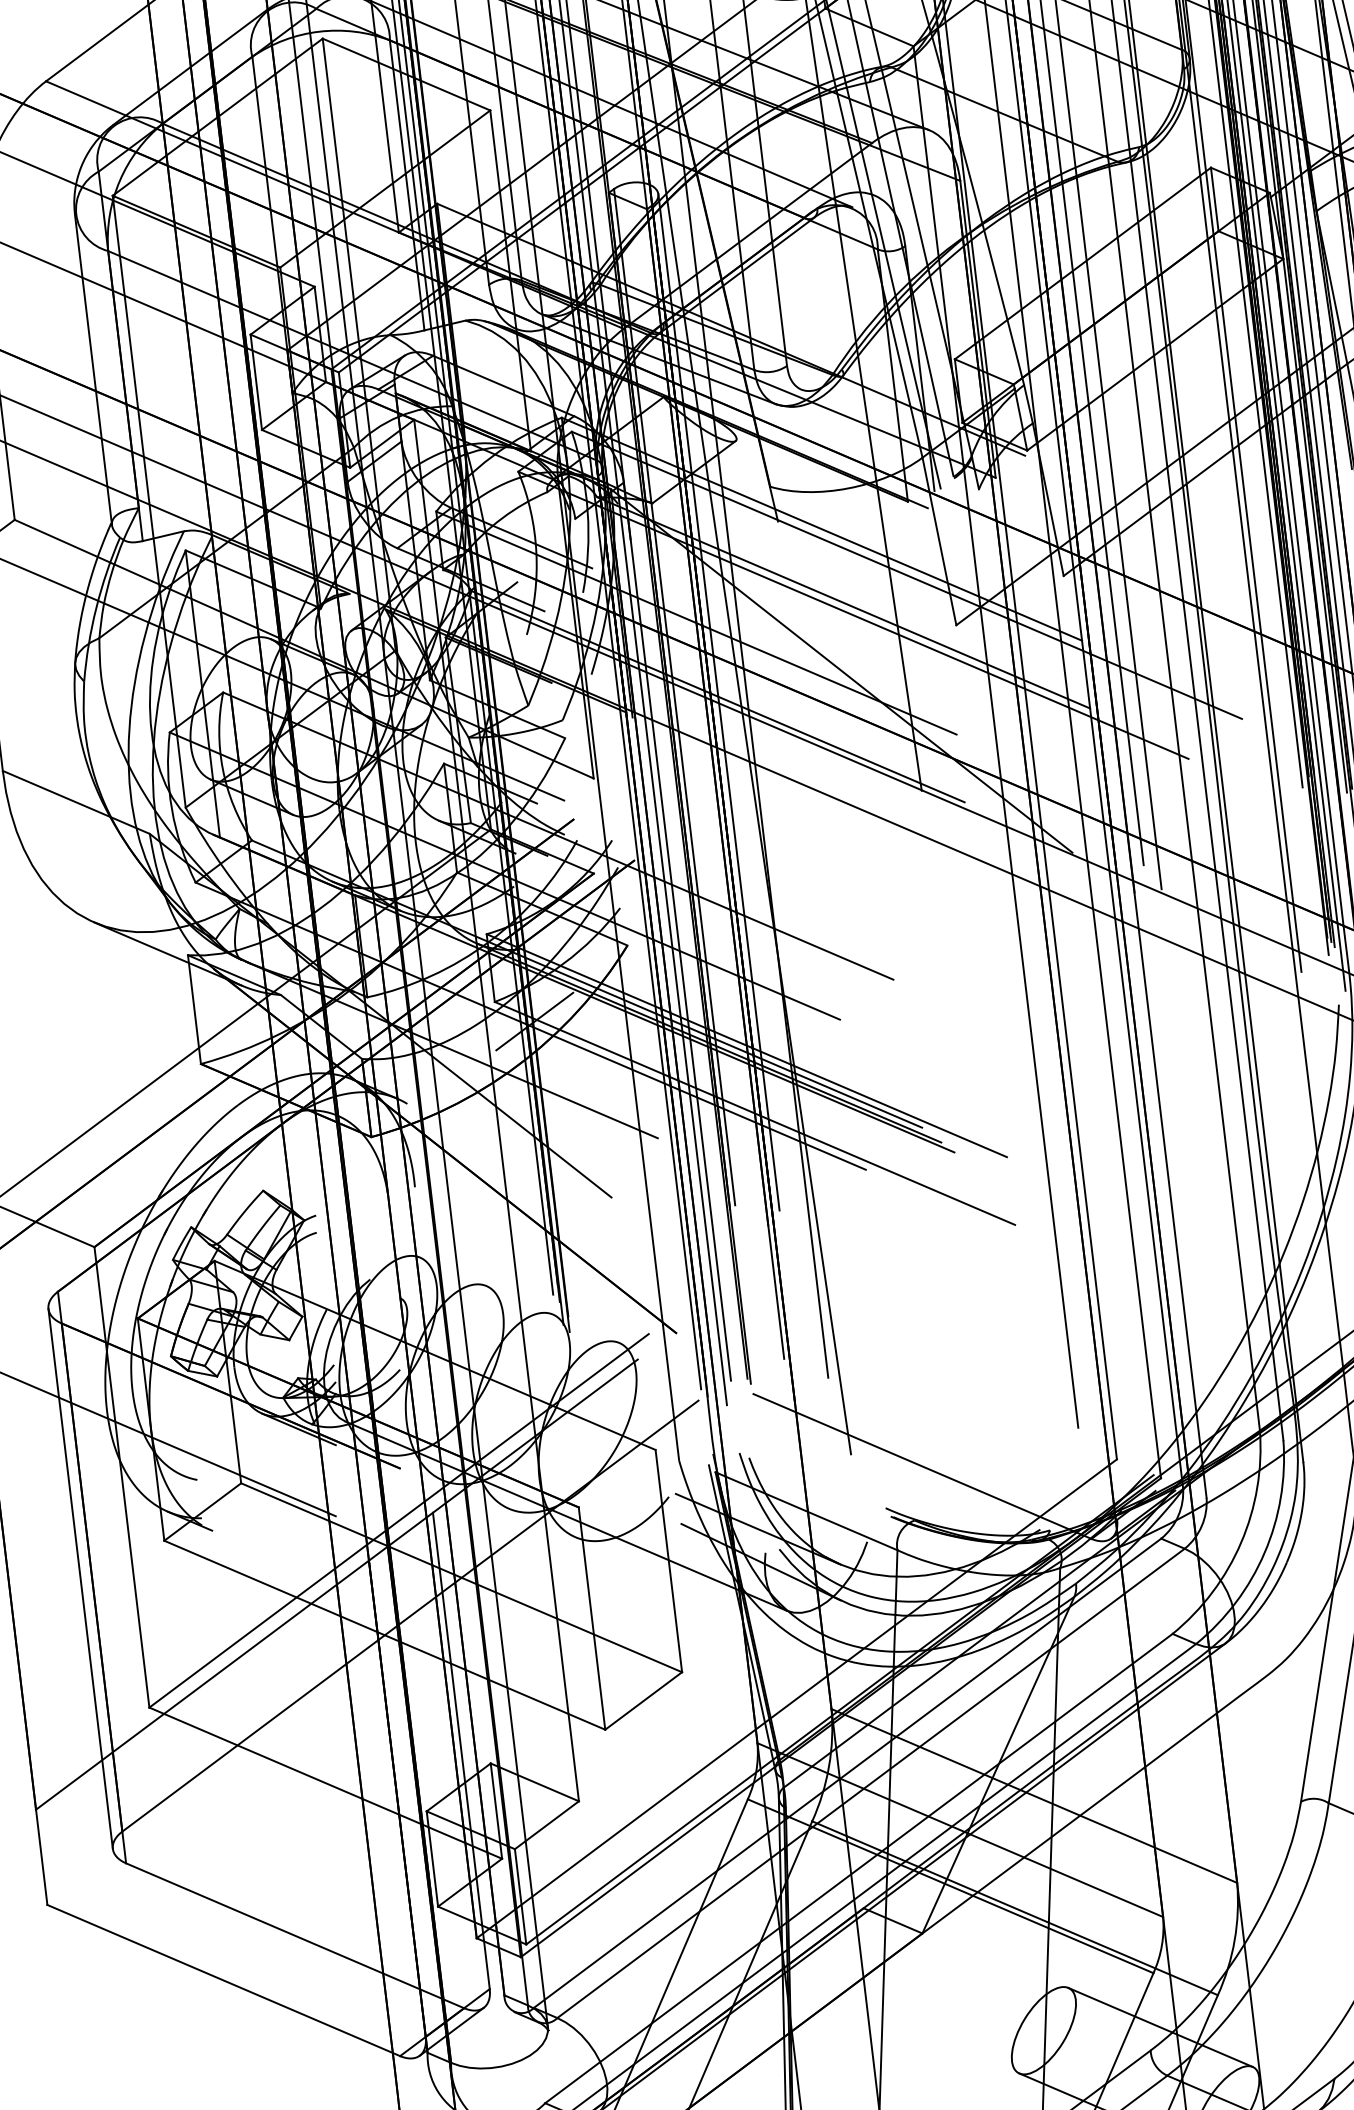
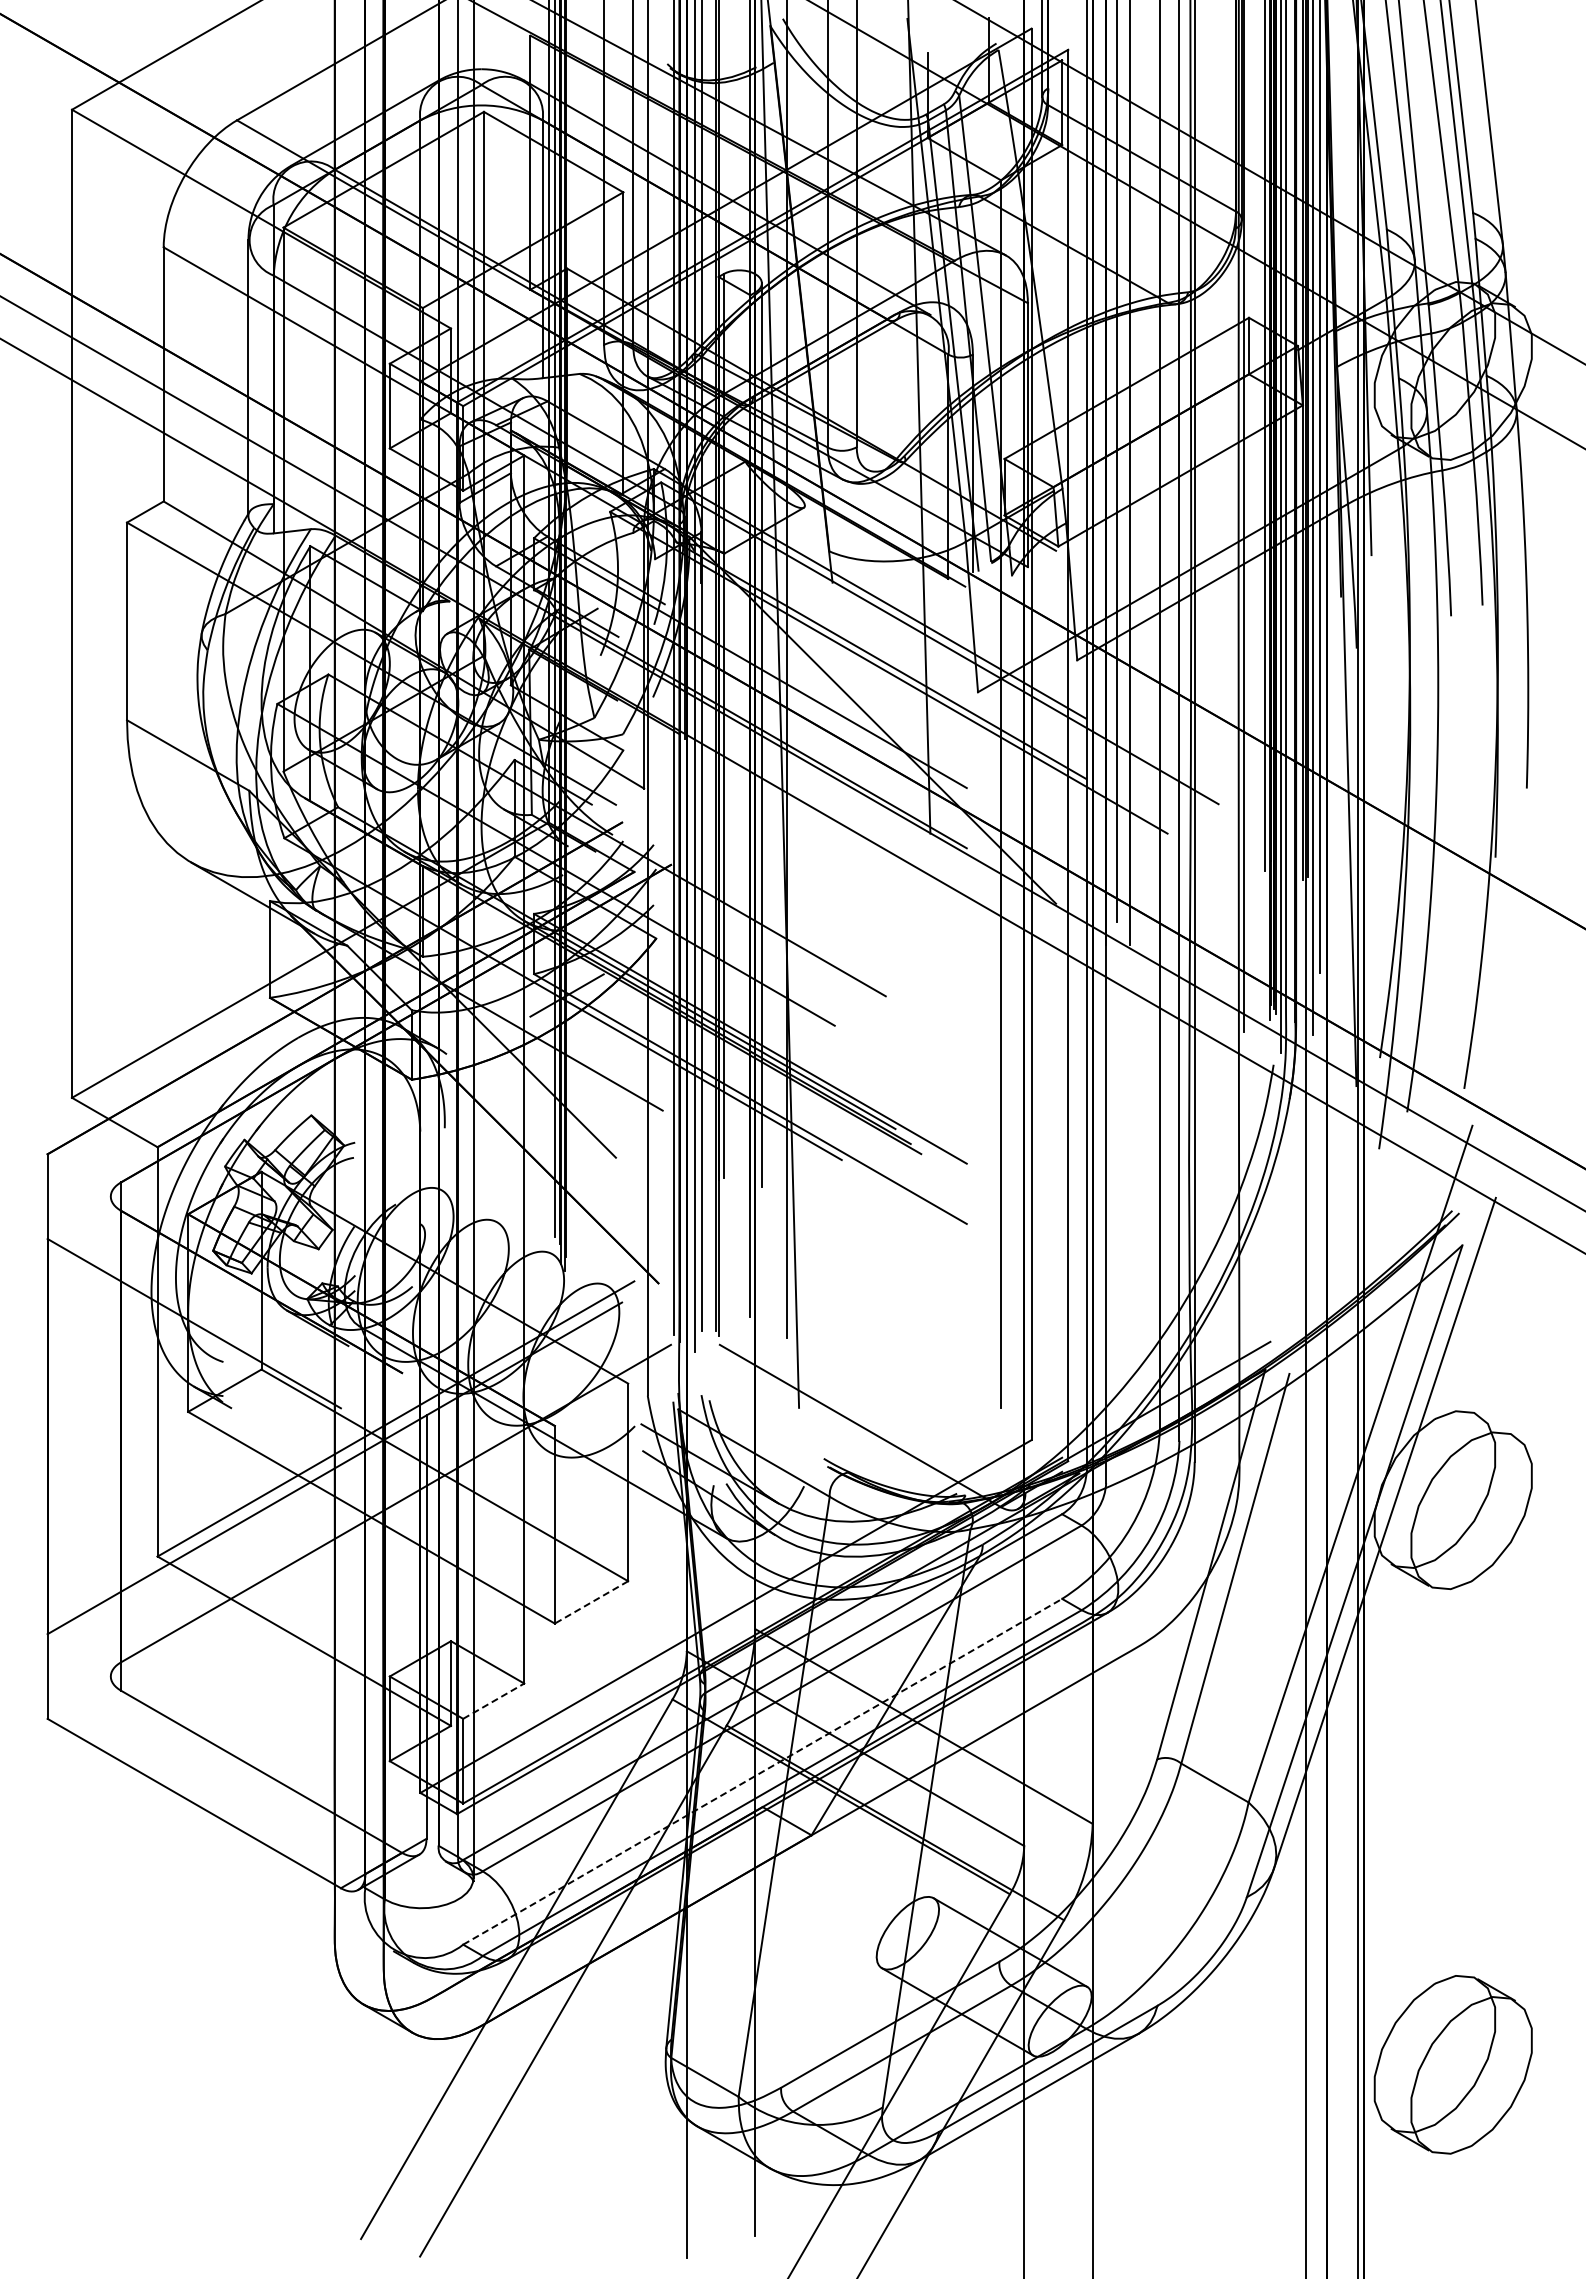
line: (80, 1578) -> (110, 1436), removed
line: (643, 1701) -> (591, 1602), solid -> dashed
line: (547, 1824) -> (494, 1700), solid -> dashed
line: (858, 1868) -> (762, 1771), solid -> dashed

